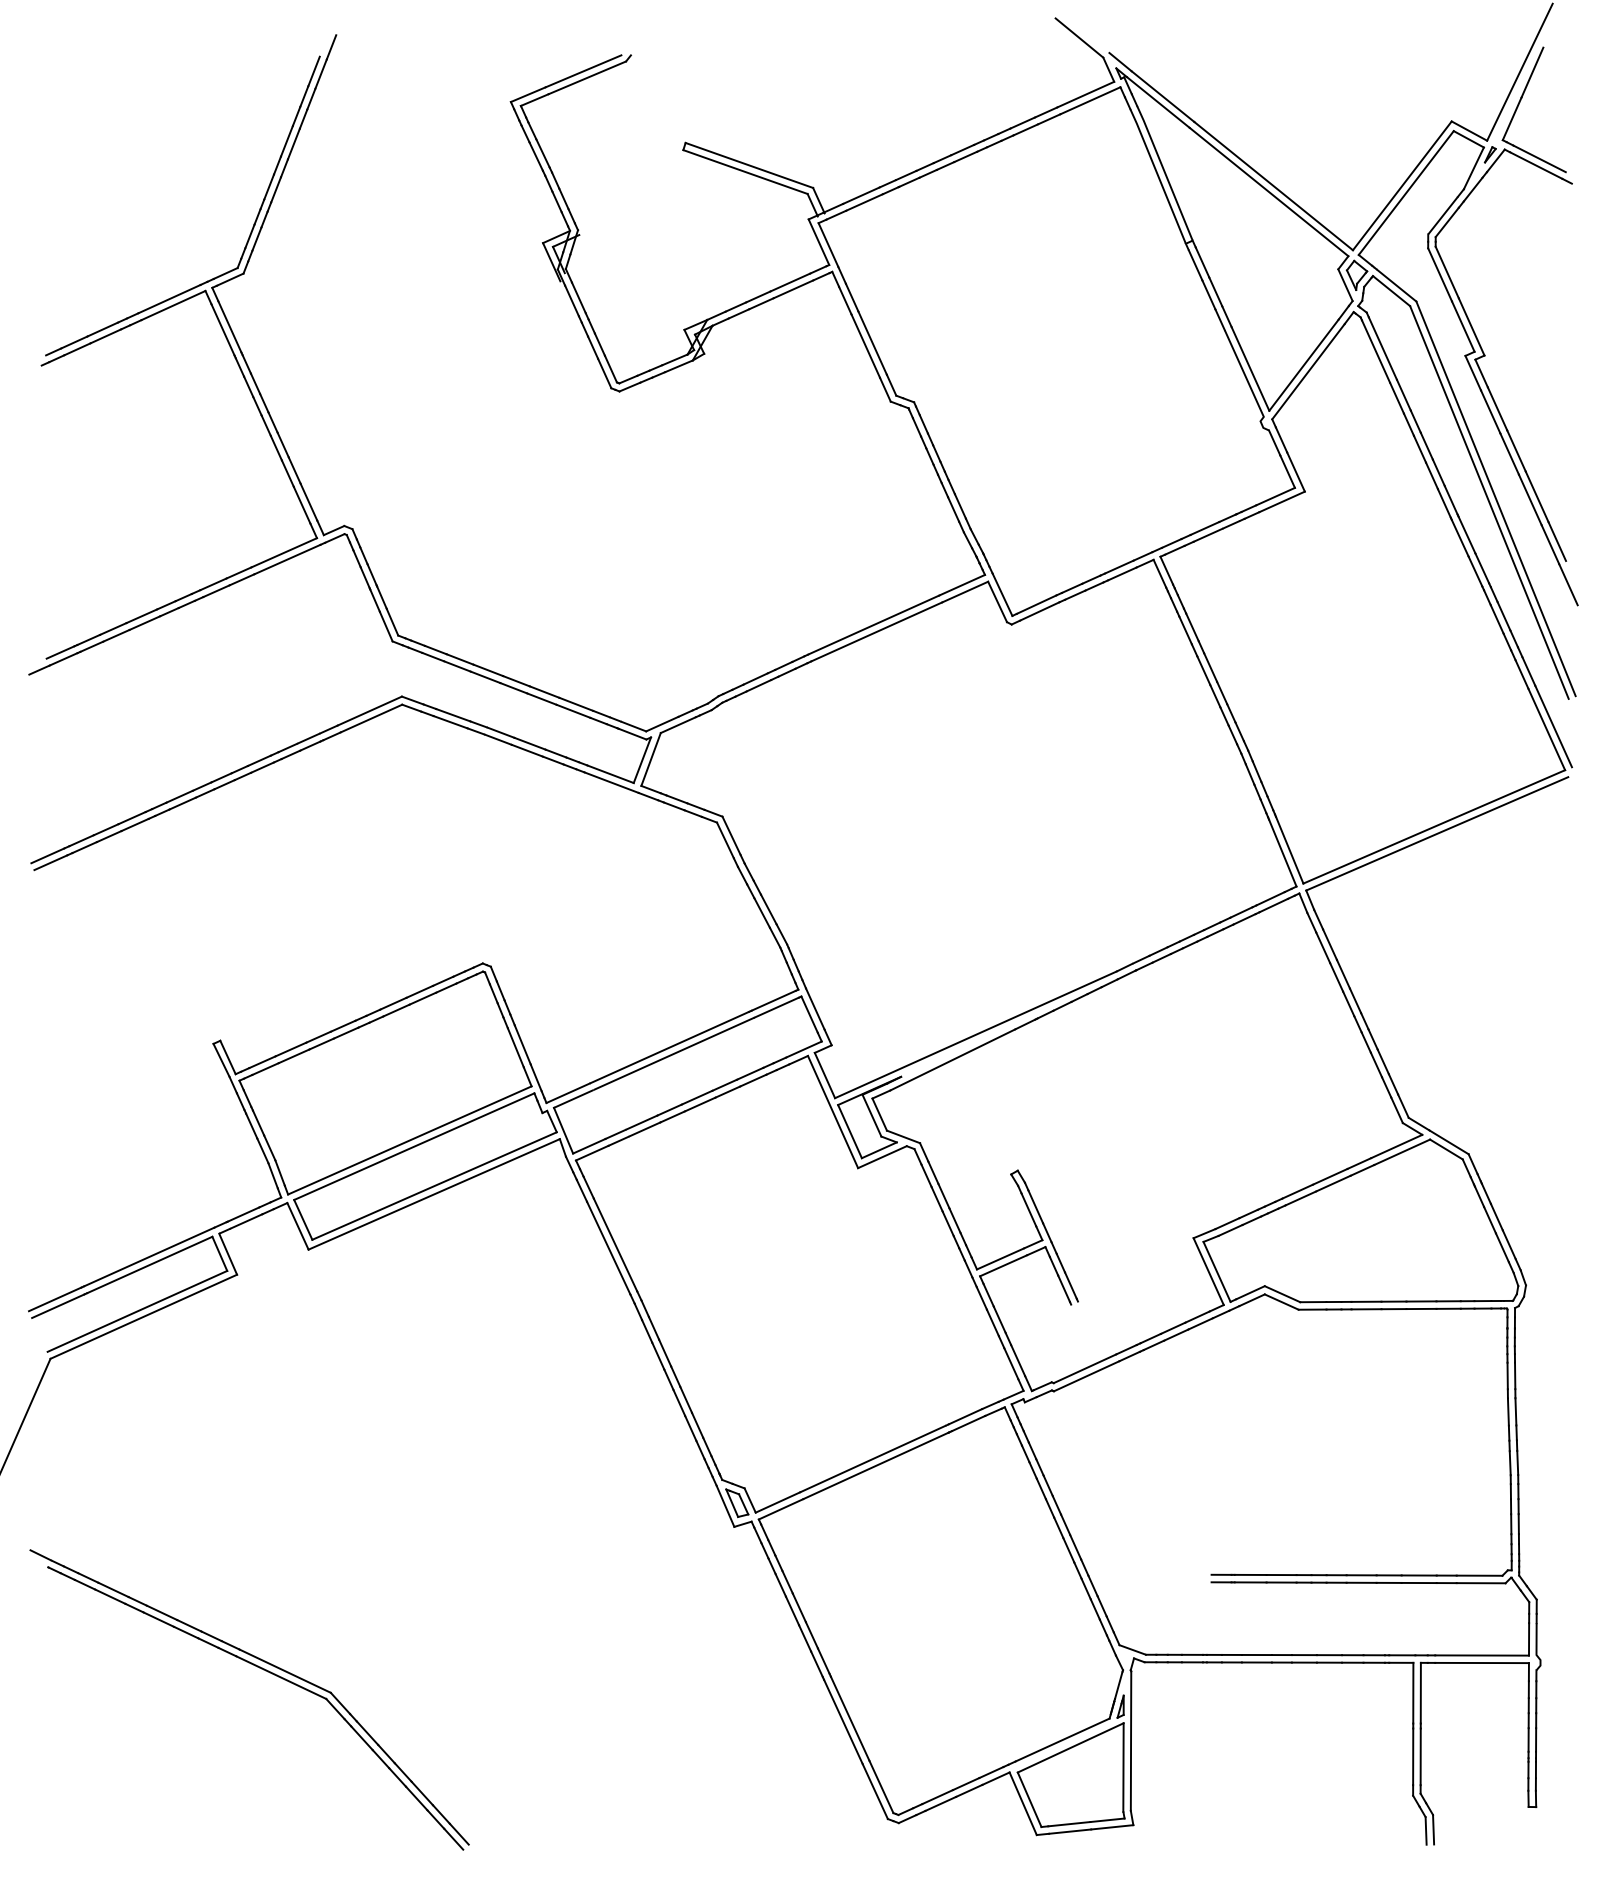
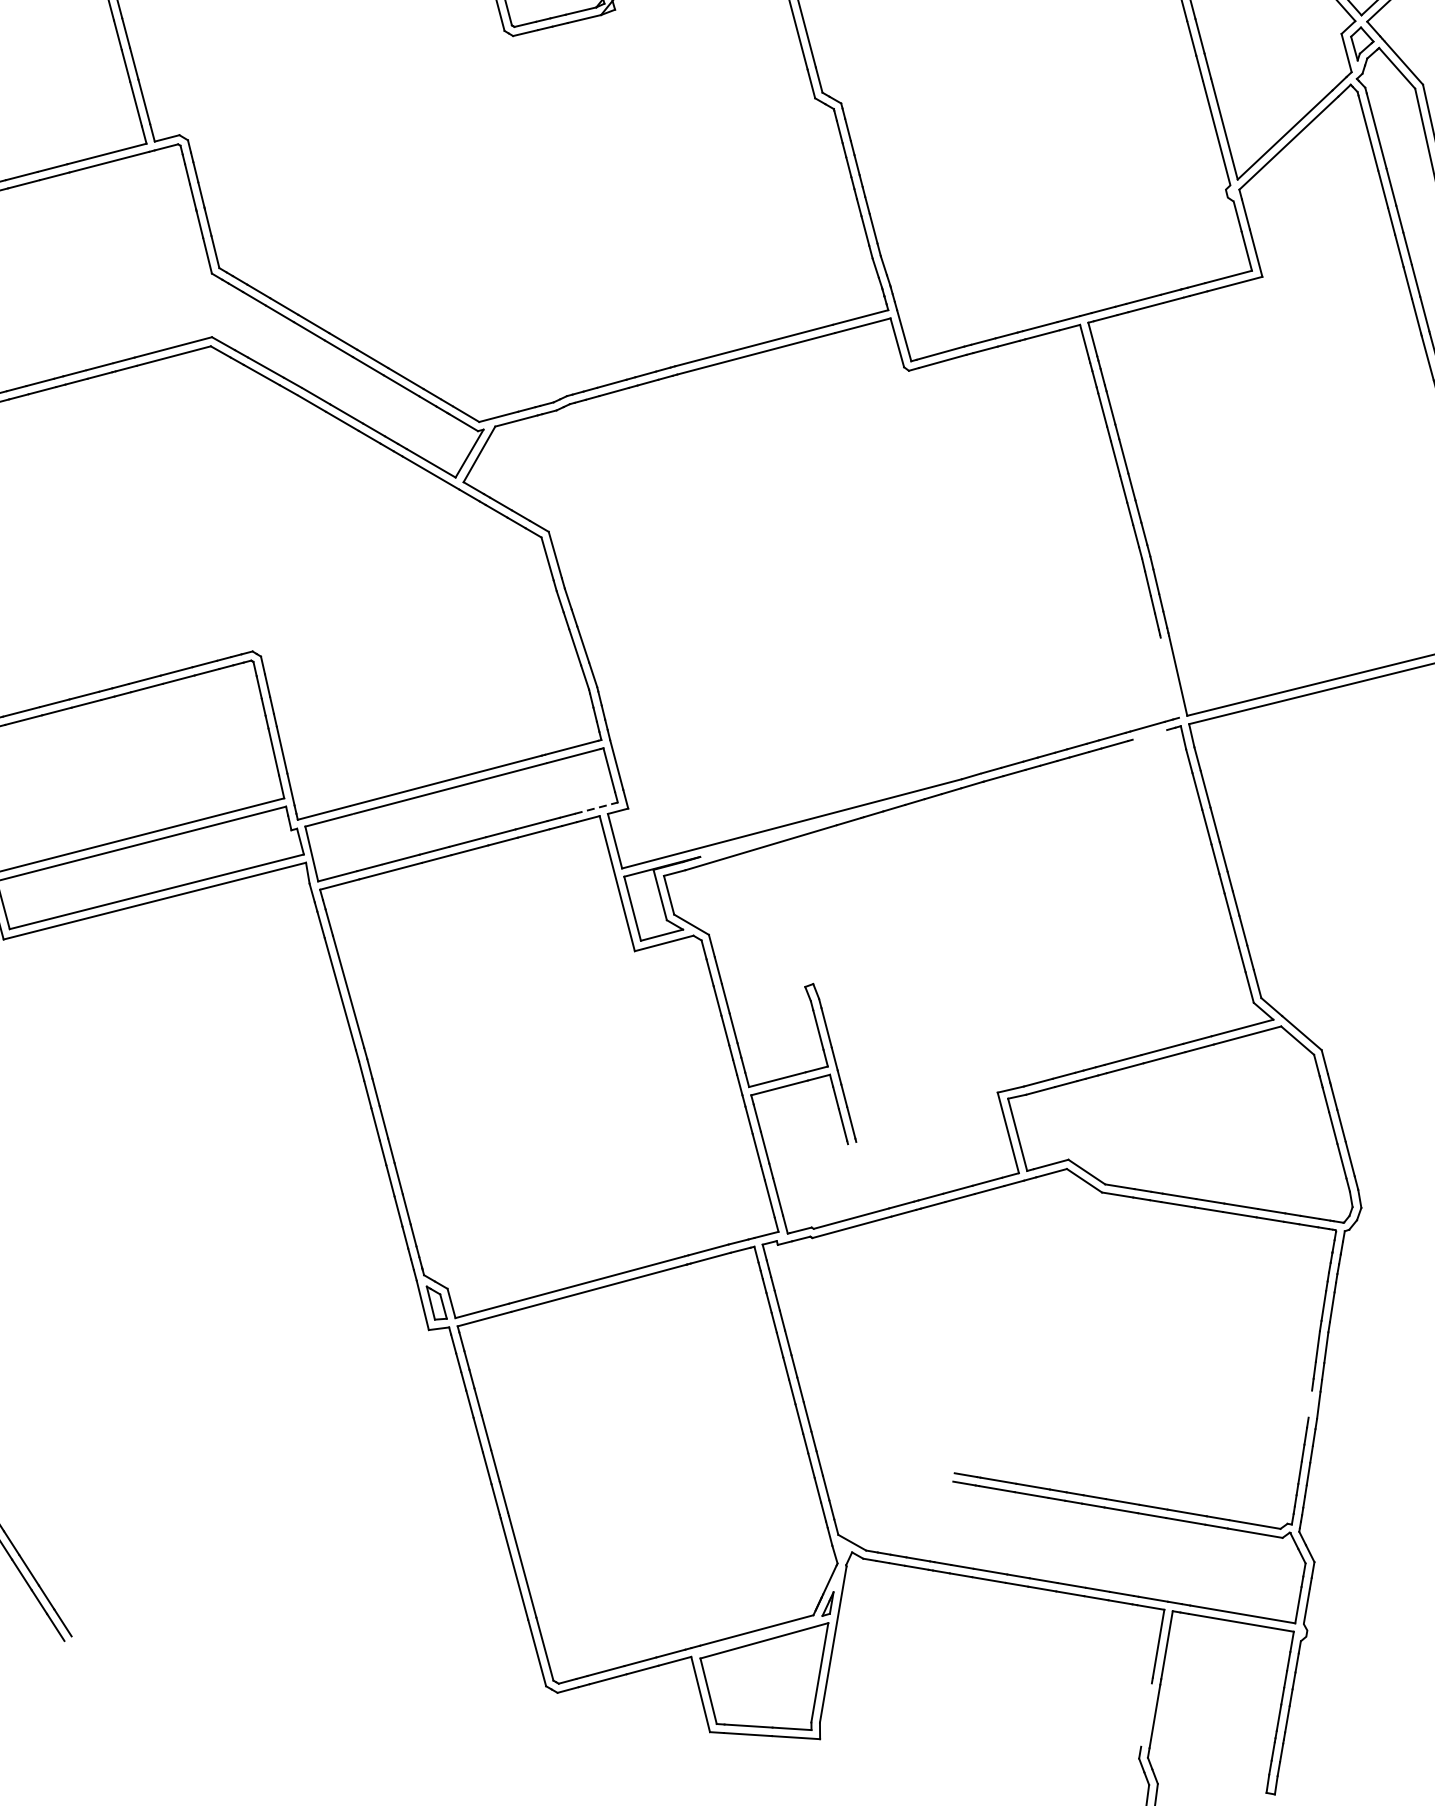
line: (1282, 852) -> (1169, 677), removed
line: (1273, 905) -> (1149, 734), removed
line: (803, 1049) -> (595, 808), solid -> dashed
line: (1509, 1463) -> (1309, 1404), removed
line: (1413, 1756) -> (1146, 1714), removed

